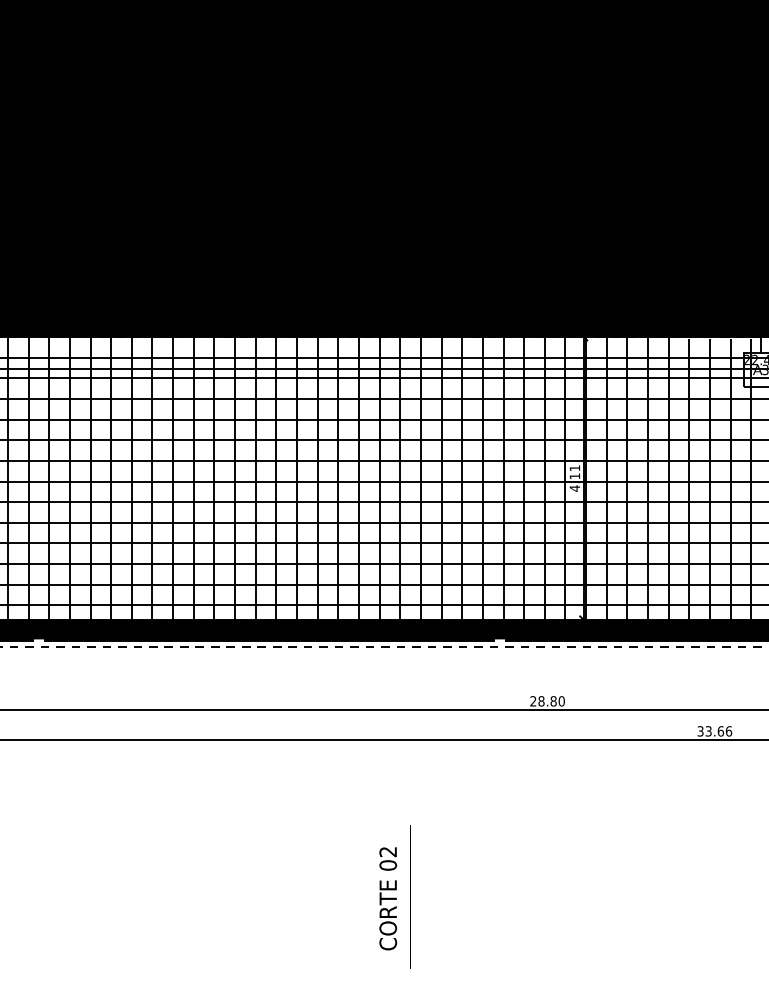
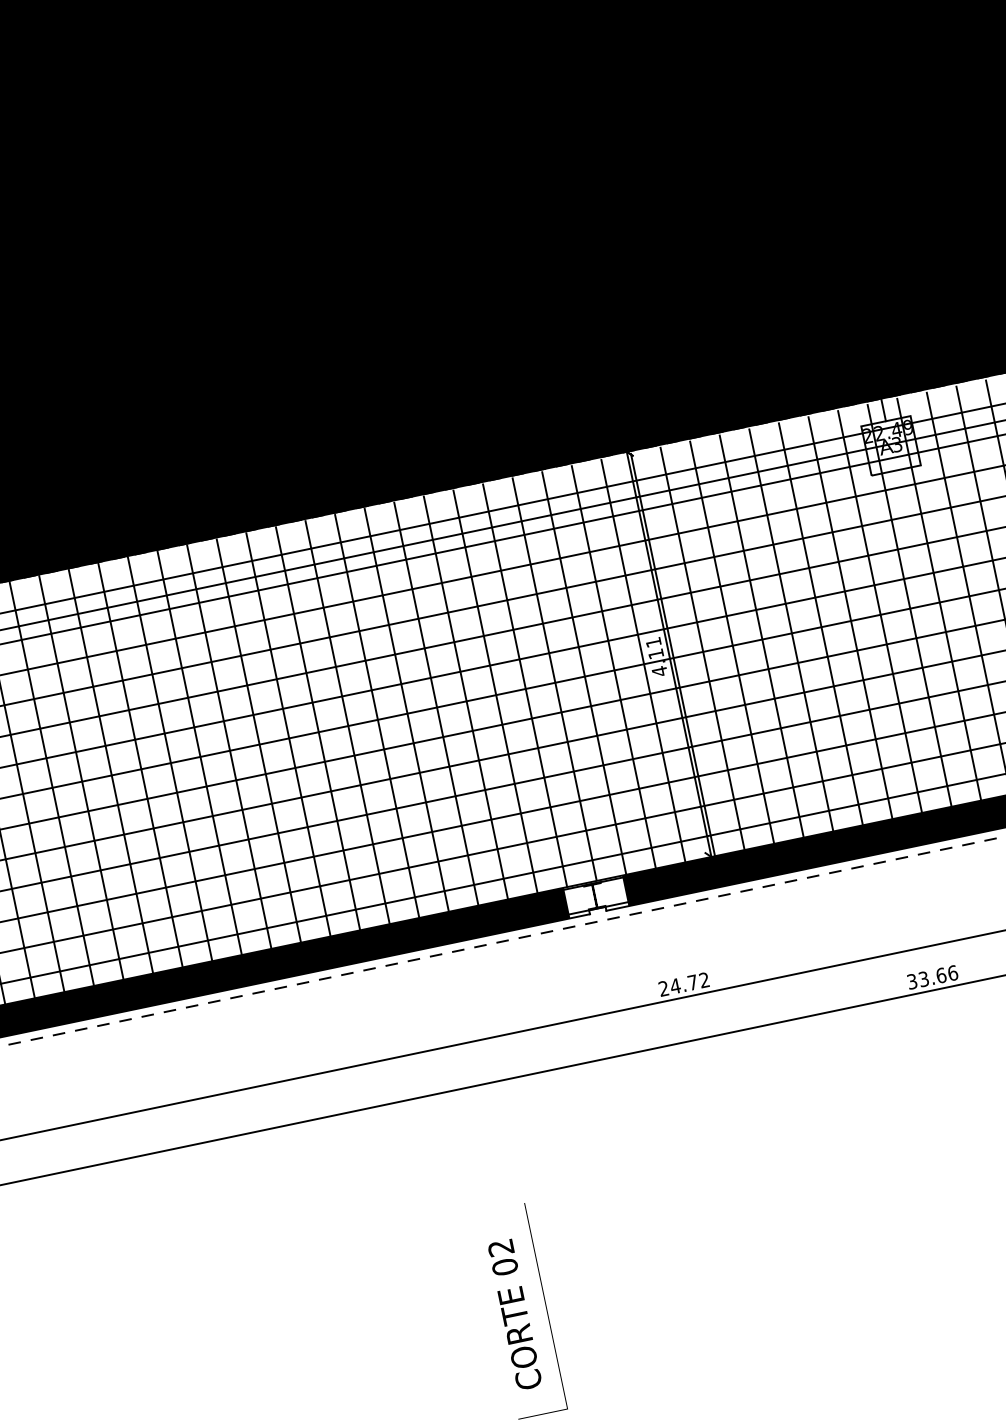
fill: (500, 630) -> (595, 897), removed
text: (551, 701) -> (689, 983), 28.80 -> 24.72

